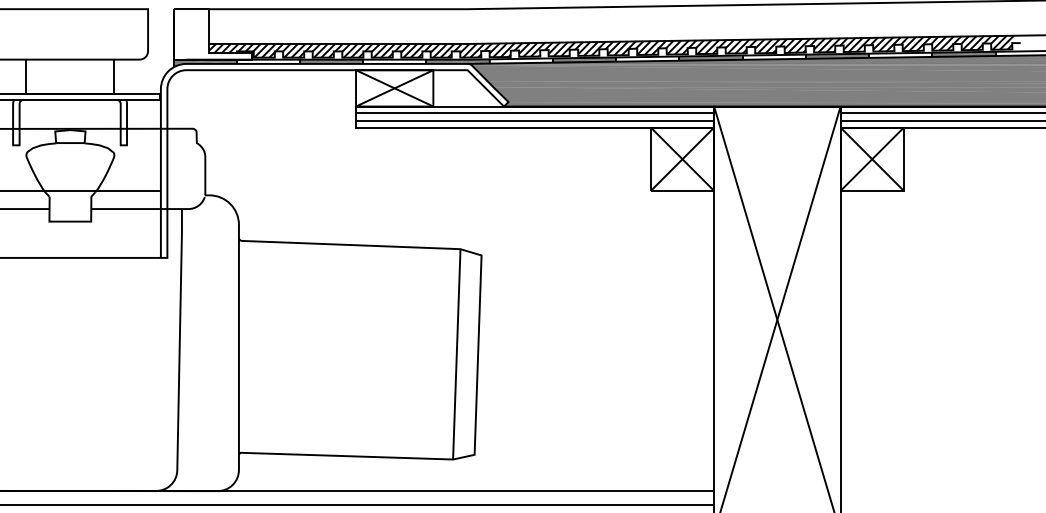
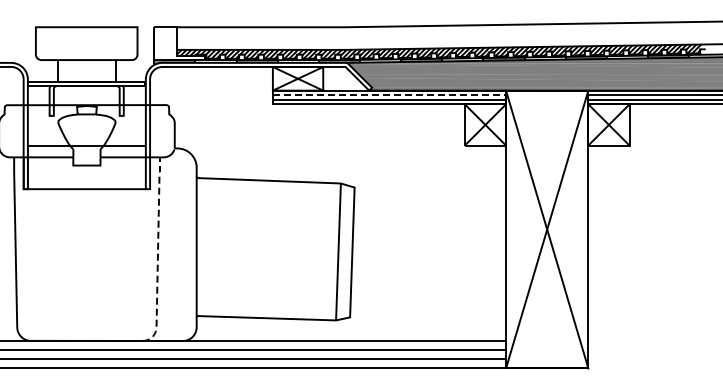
line: (535, 114) -> (389, 95), solid -> dashed
line: (178, 362) -> (157, 257), solid -> dashed

